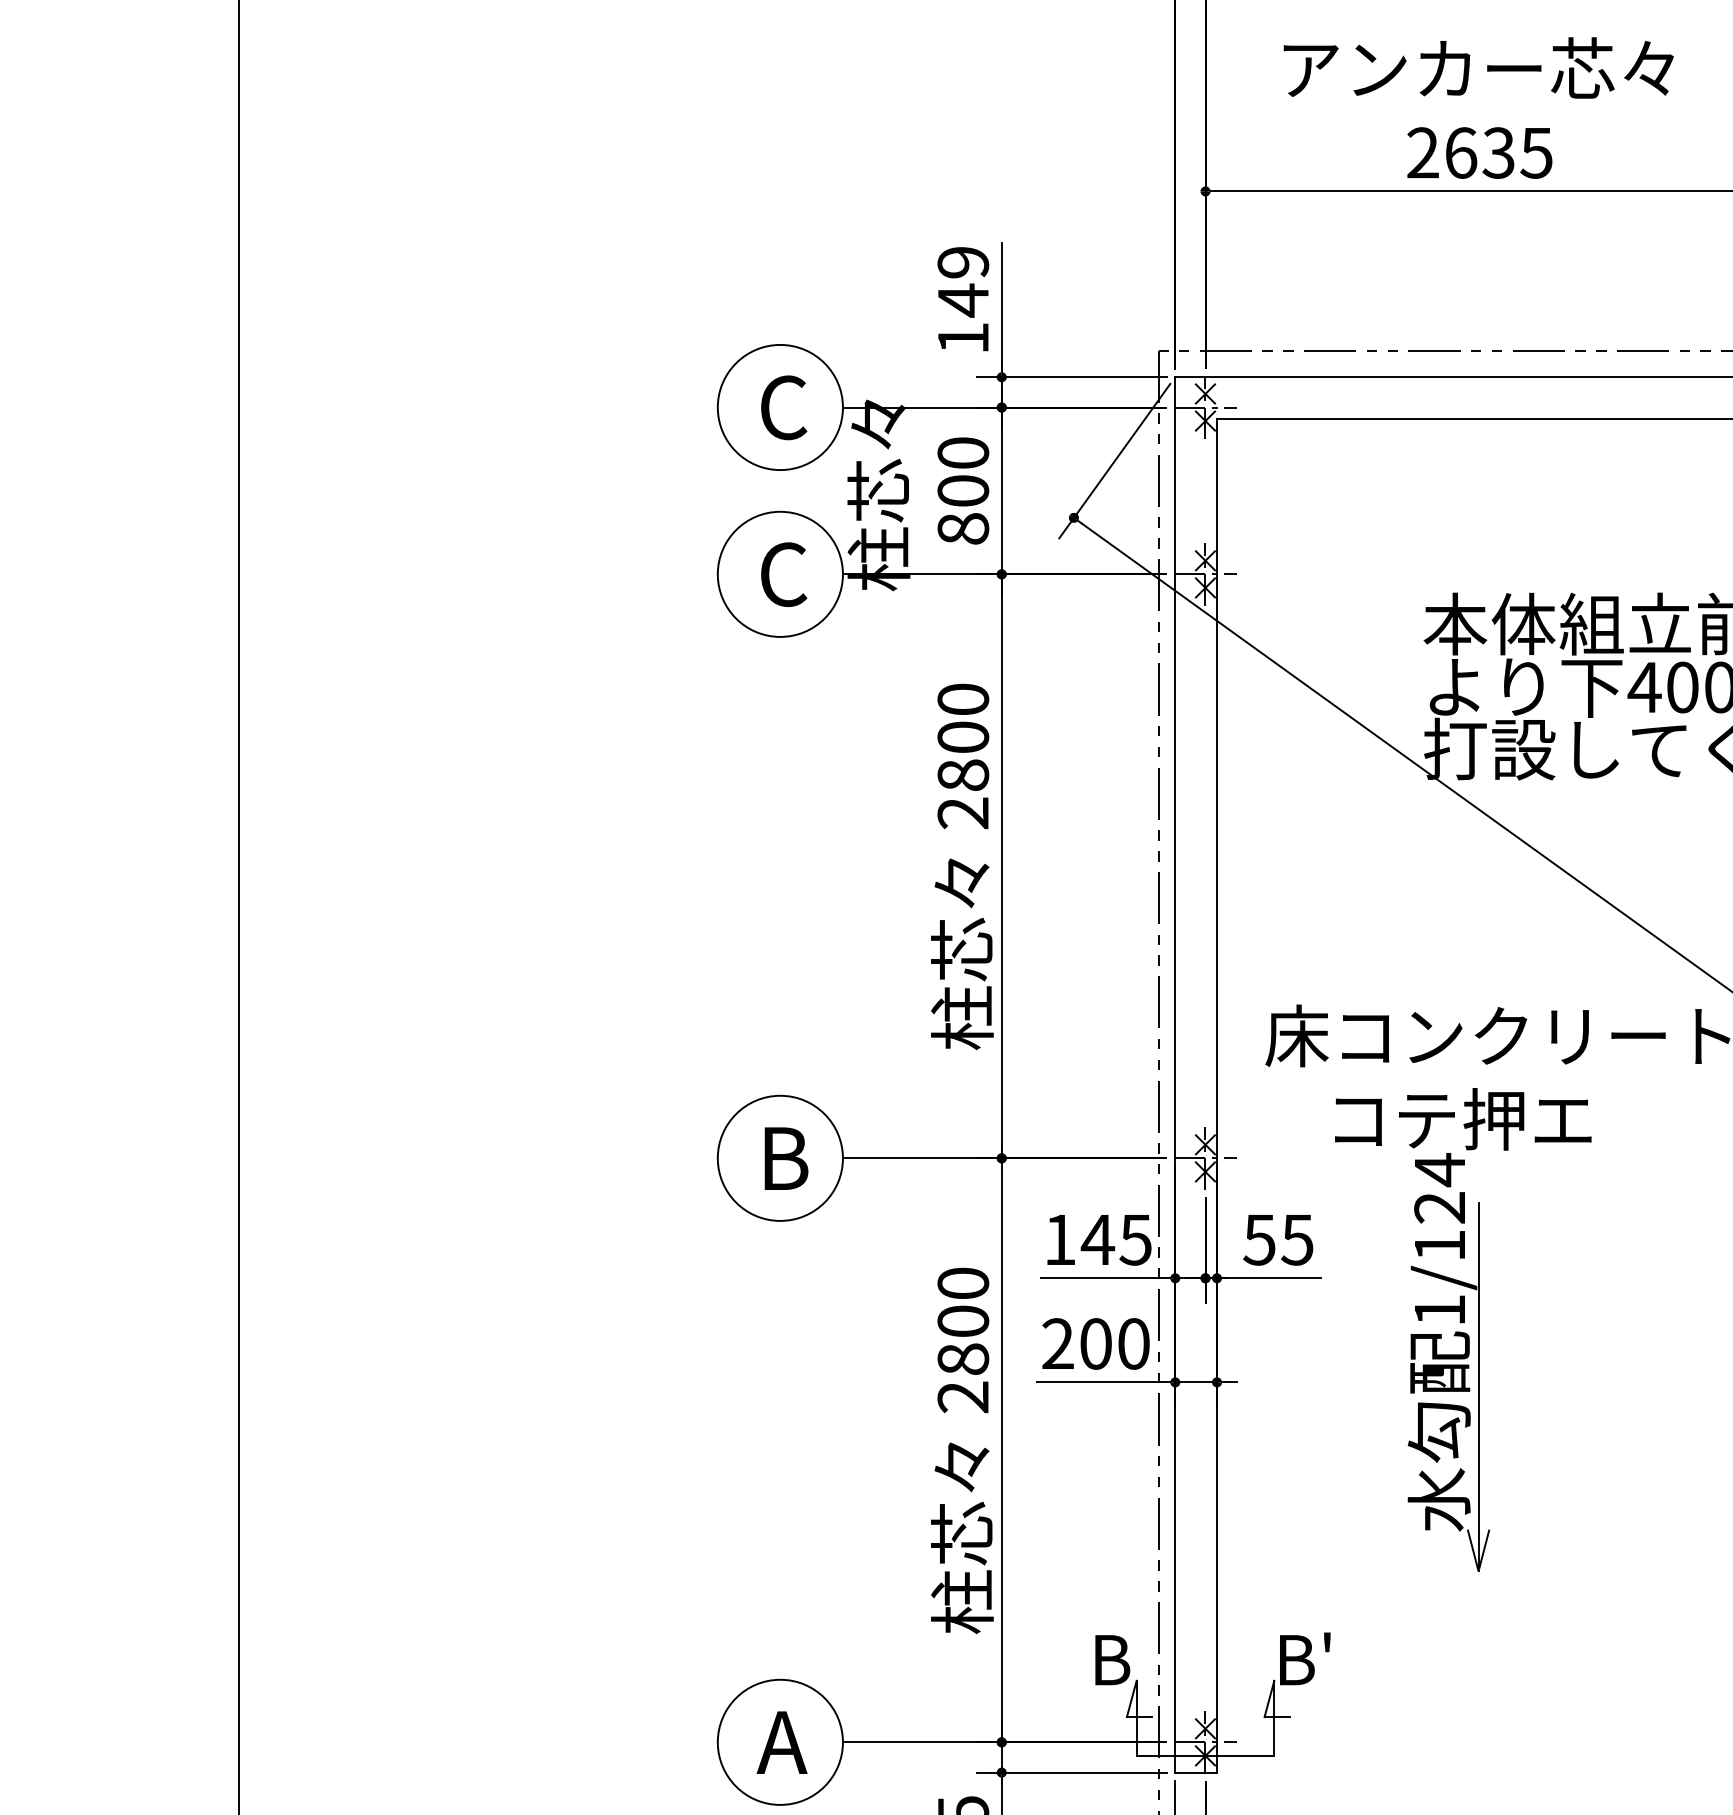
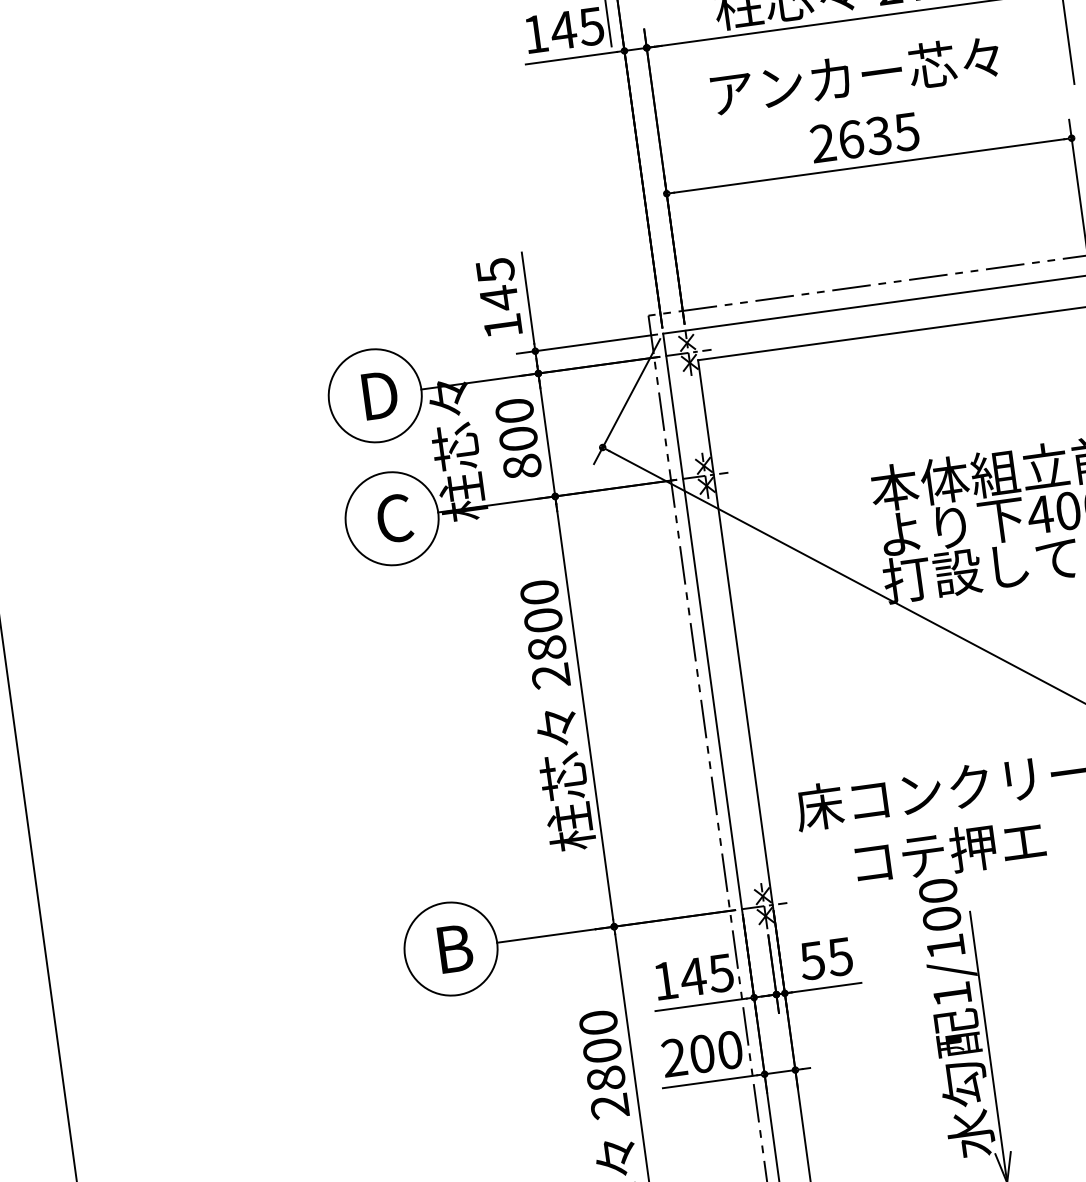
text: (963, 263) -> (495, 271), 149 -> 145
text: (785, 407) -> (379, 395), C -> D
text: (1439, 1188) -> (939, 904), 1/124 -> 1/100

